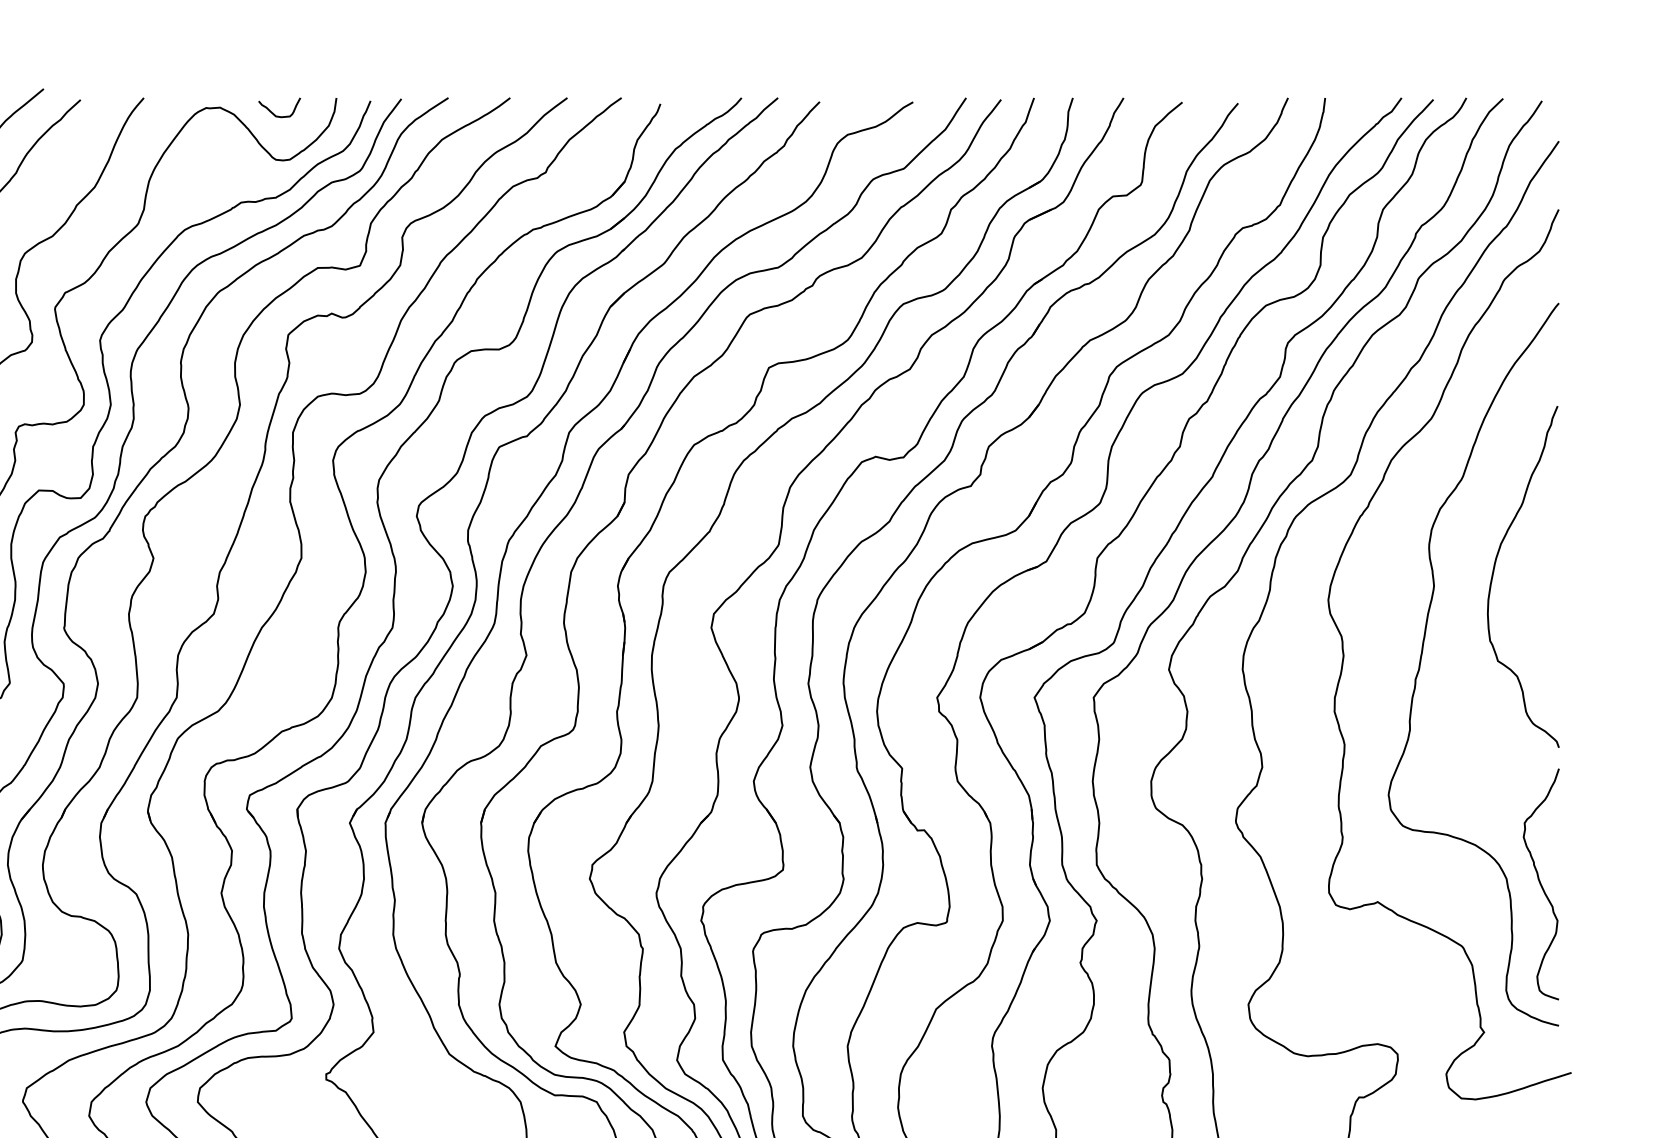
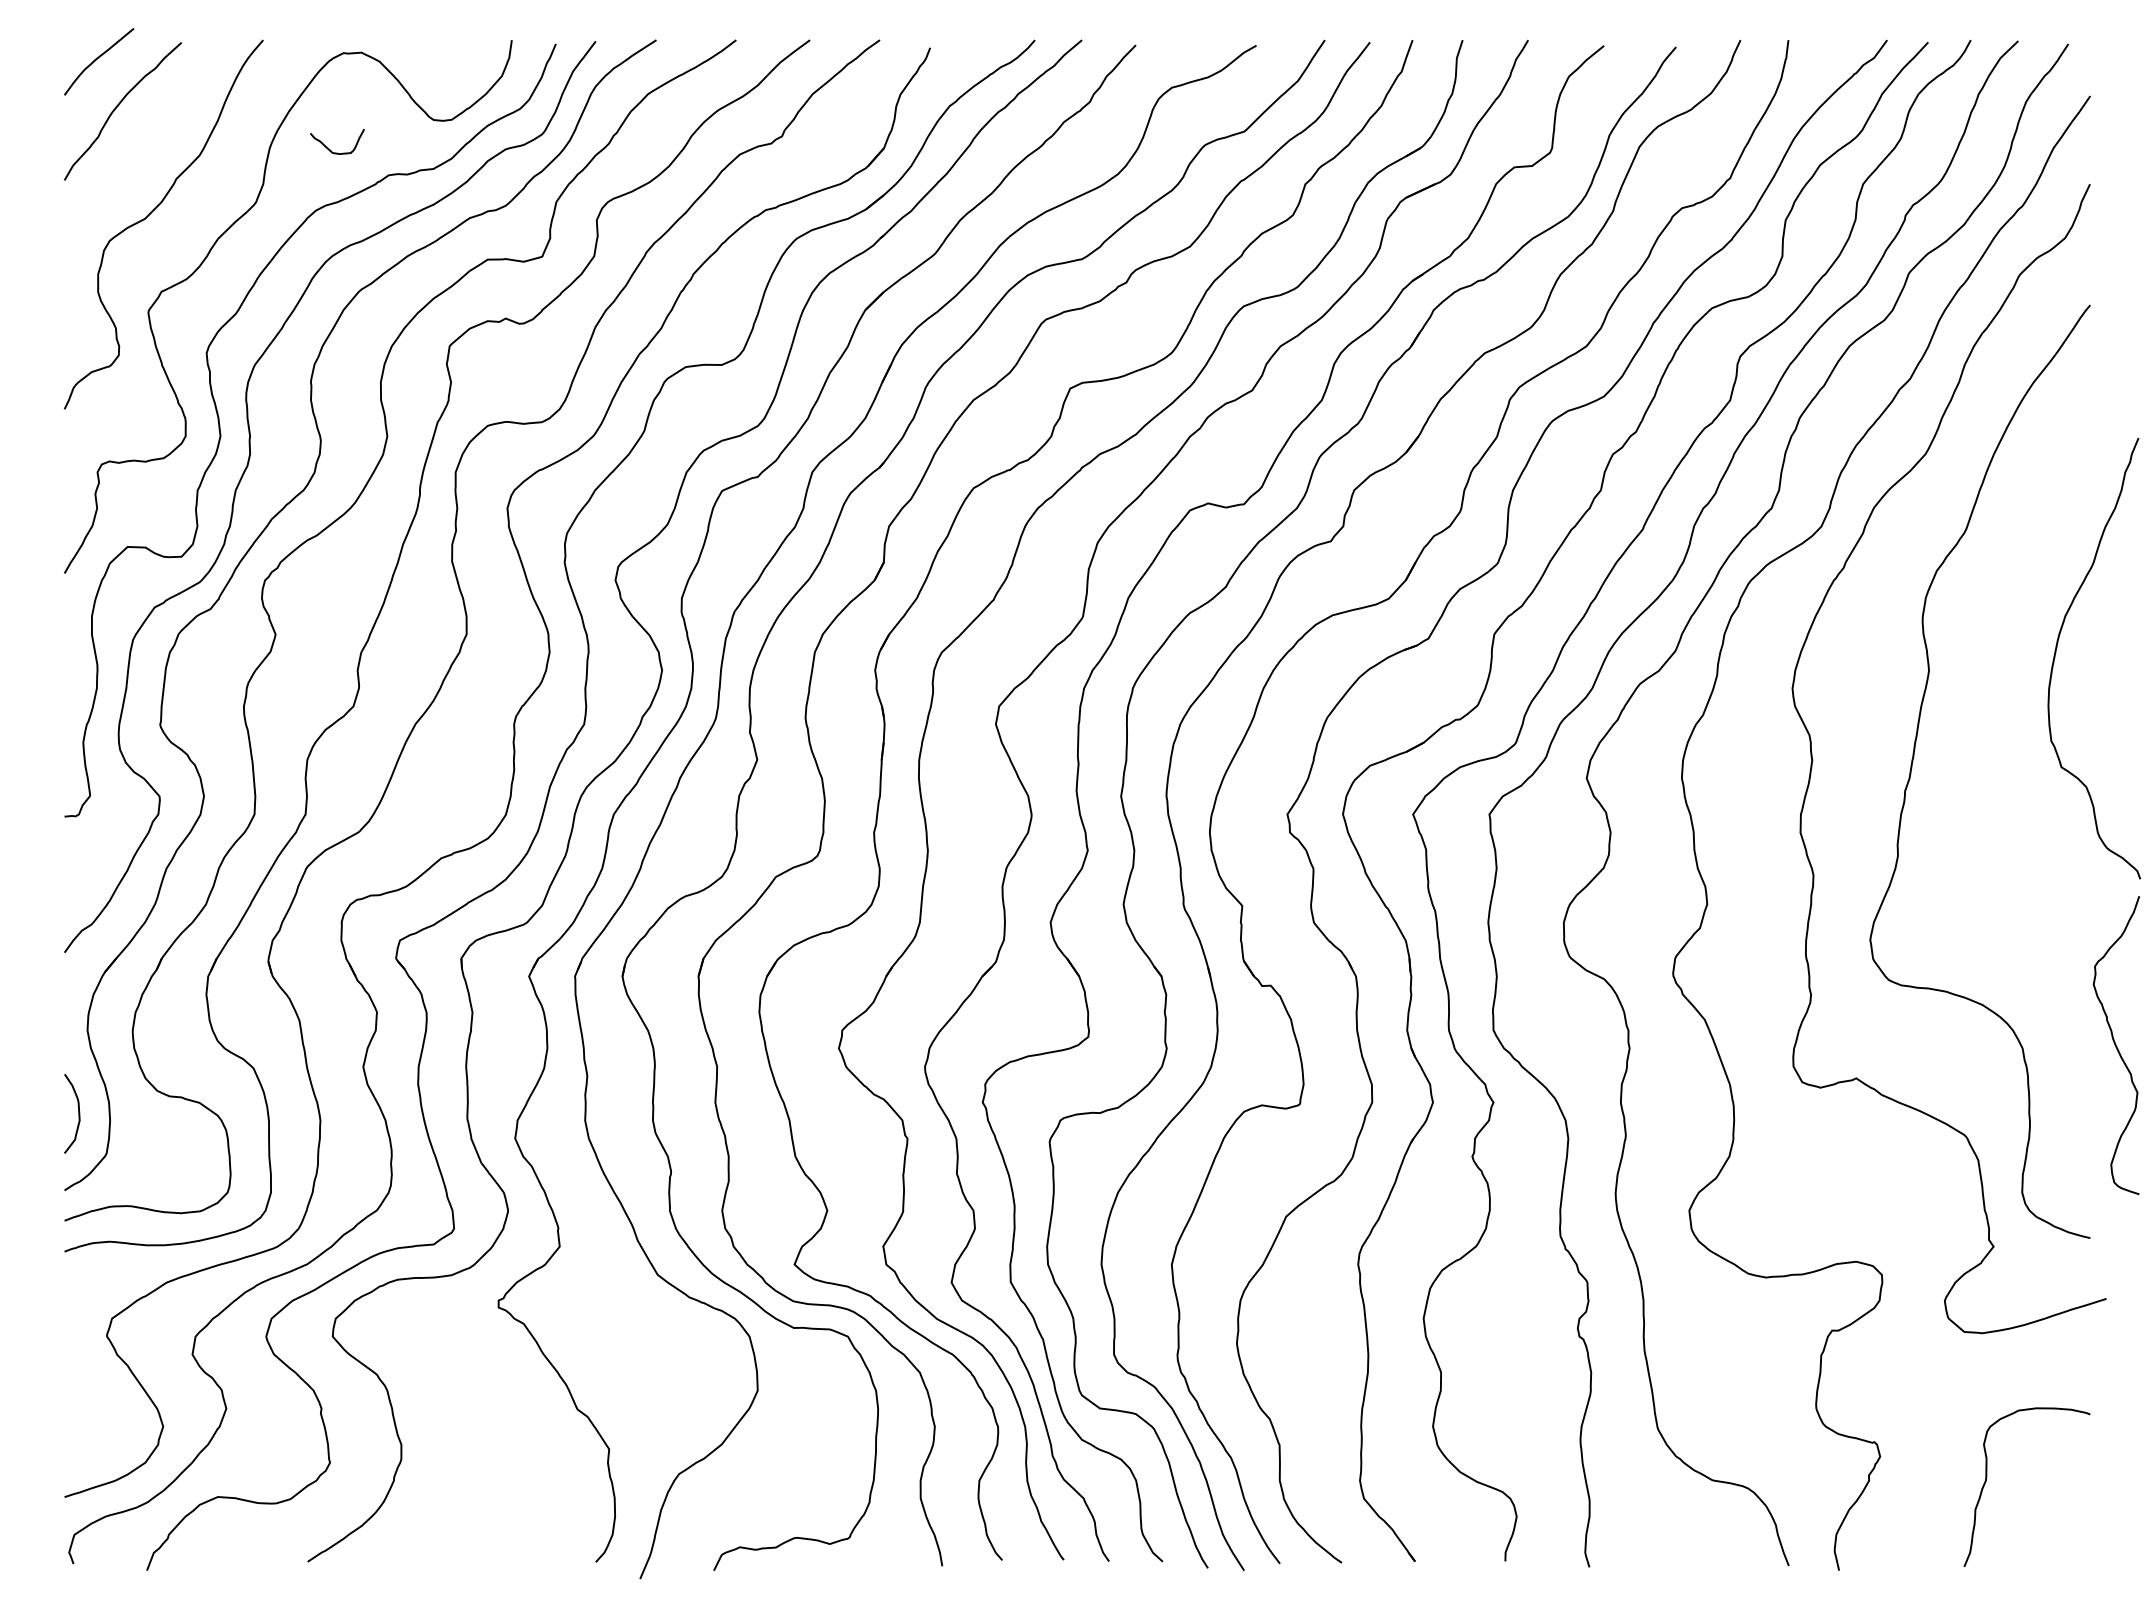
curve: (273, 112) -> (329, 148), moved
curve: (1494, 569) -> (2057, 648), moved
curve: (1540, 884) -> (2115, 1045), moved

